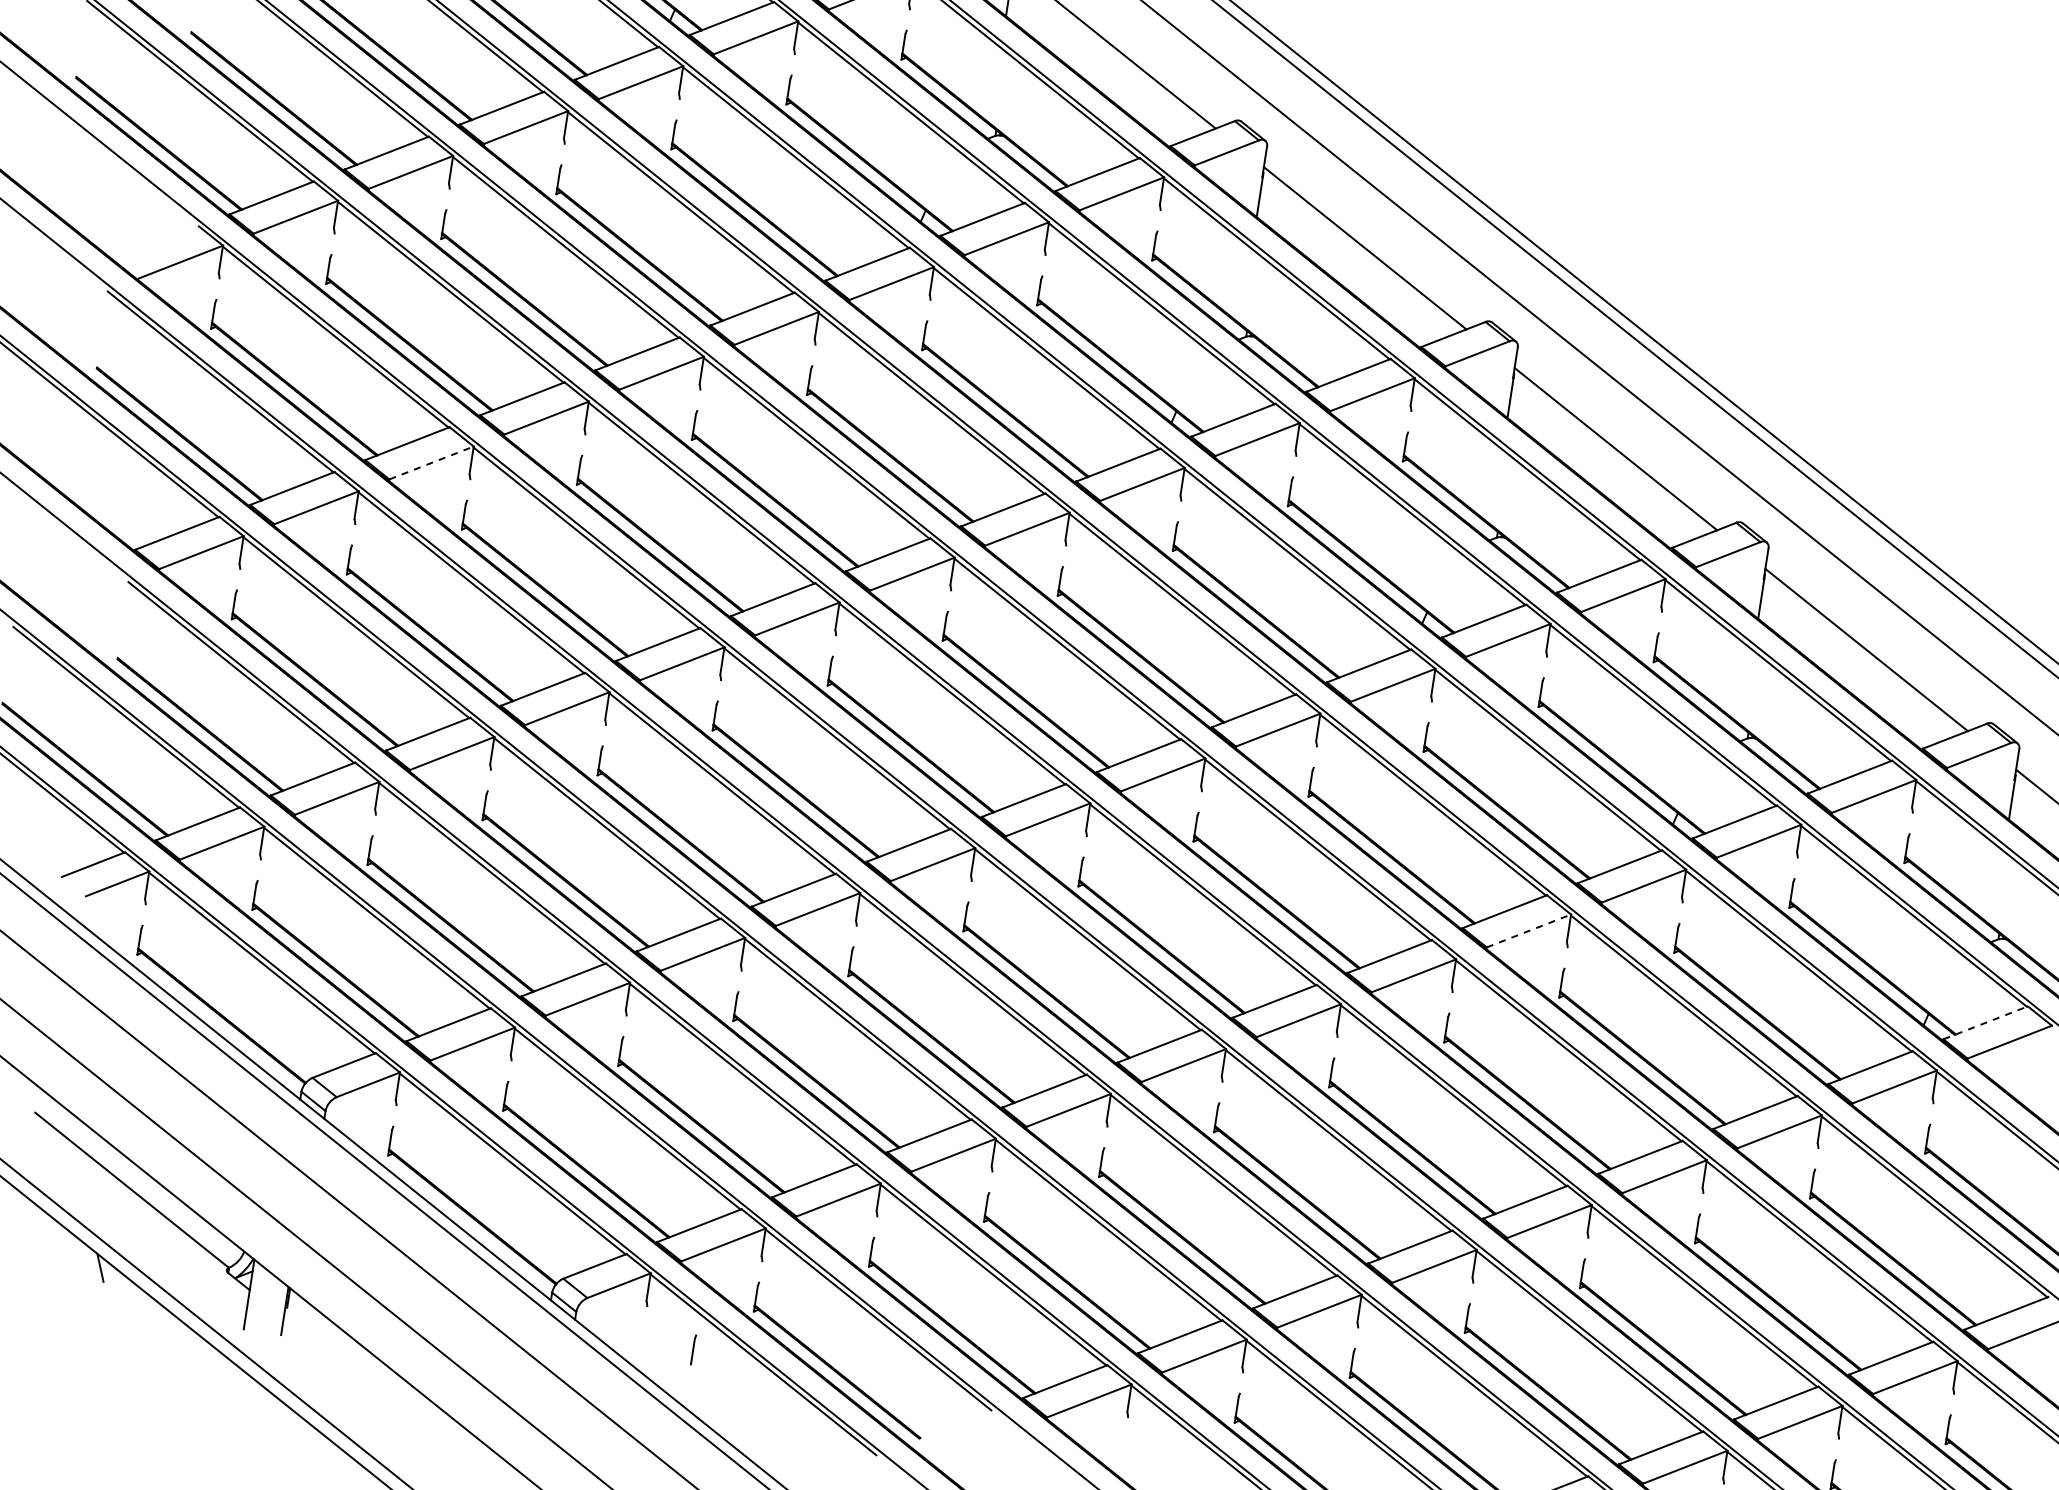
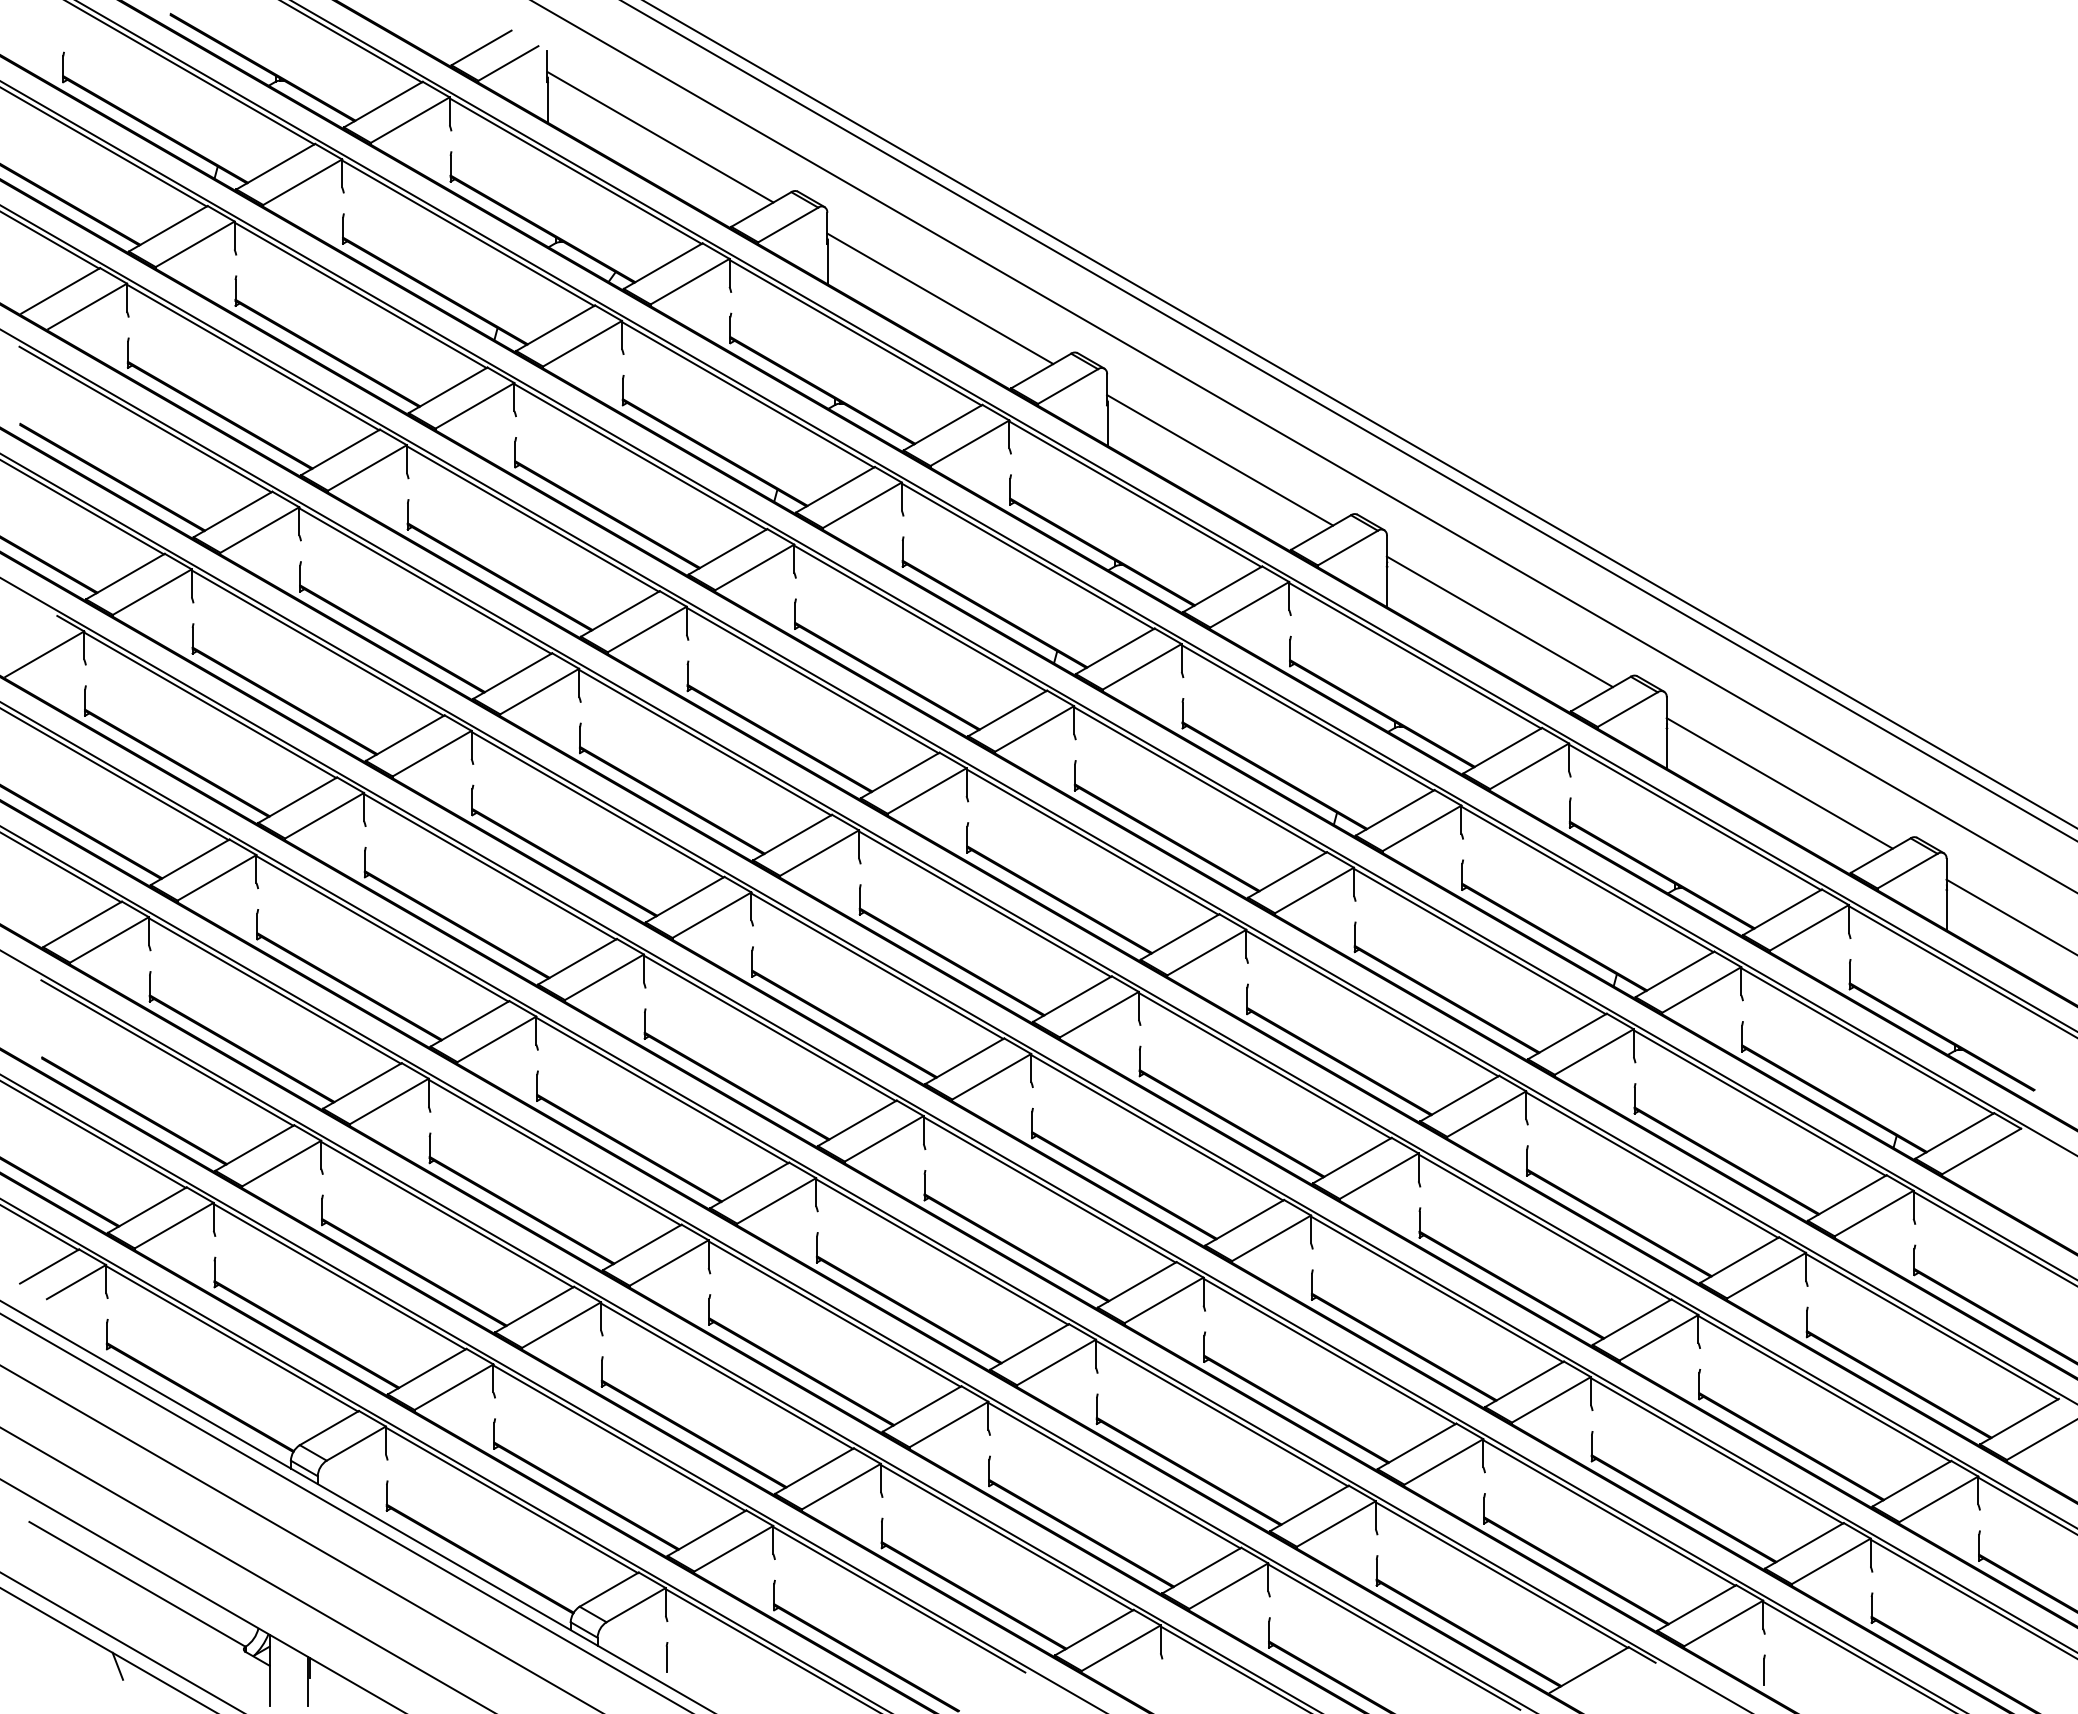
line: (431, 462) -> (324, 815), dashed -> solid
line: (1528, 931) -> (1486, 1114), dashed -> solid
line: (1985, 1022) -> (1954, 1135), dashed -> solid
part: (693, 1349) -> (666, 1657), moved

